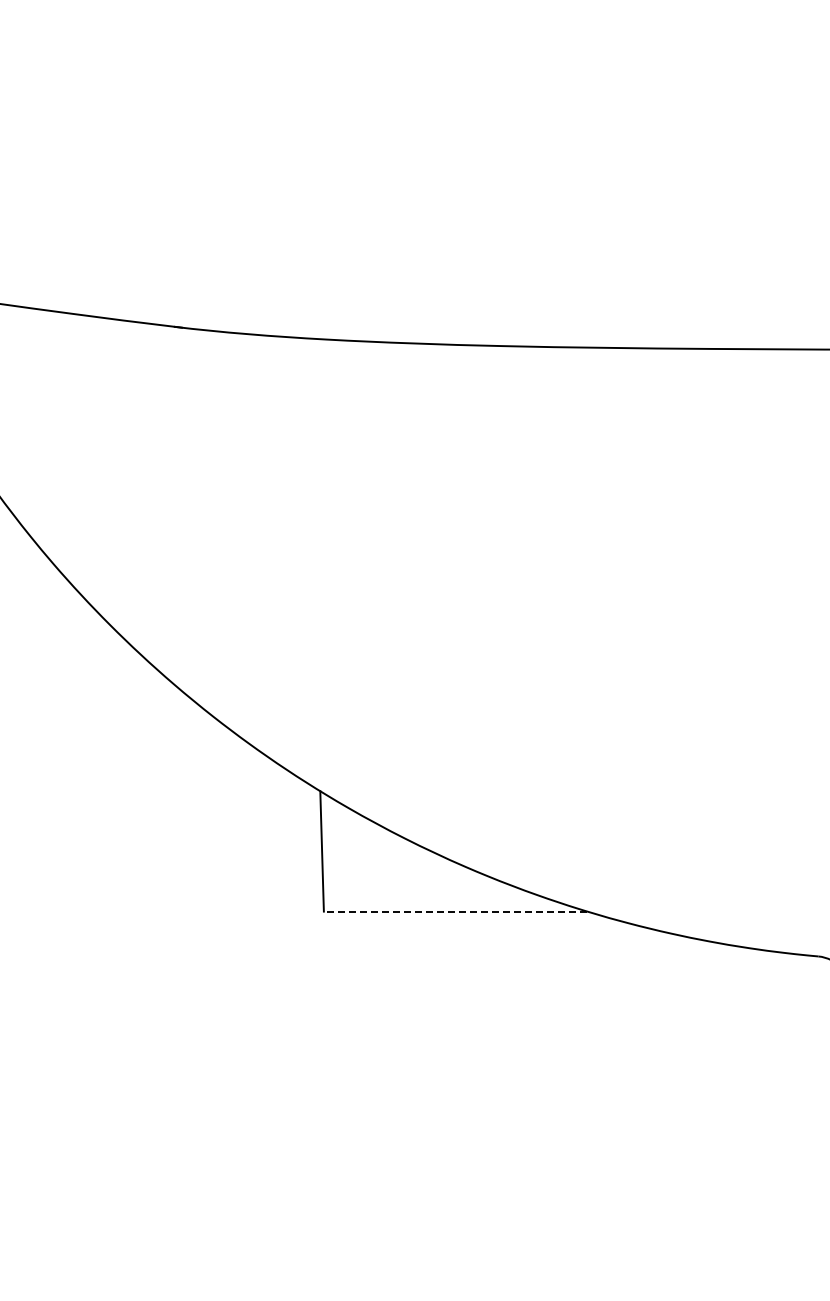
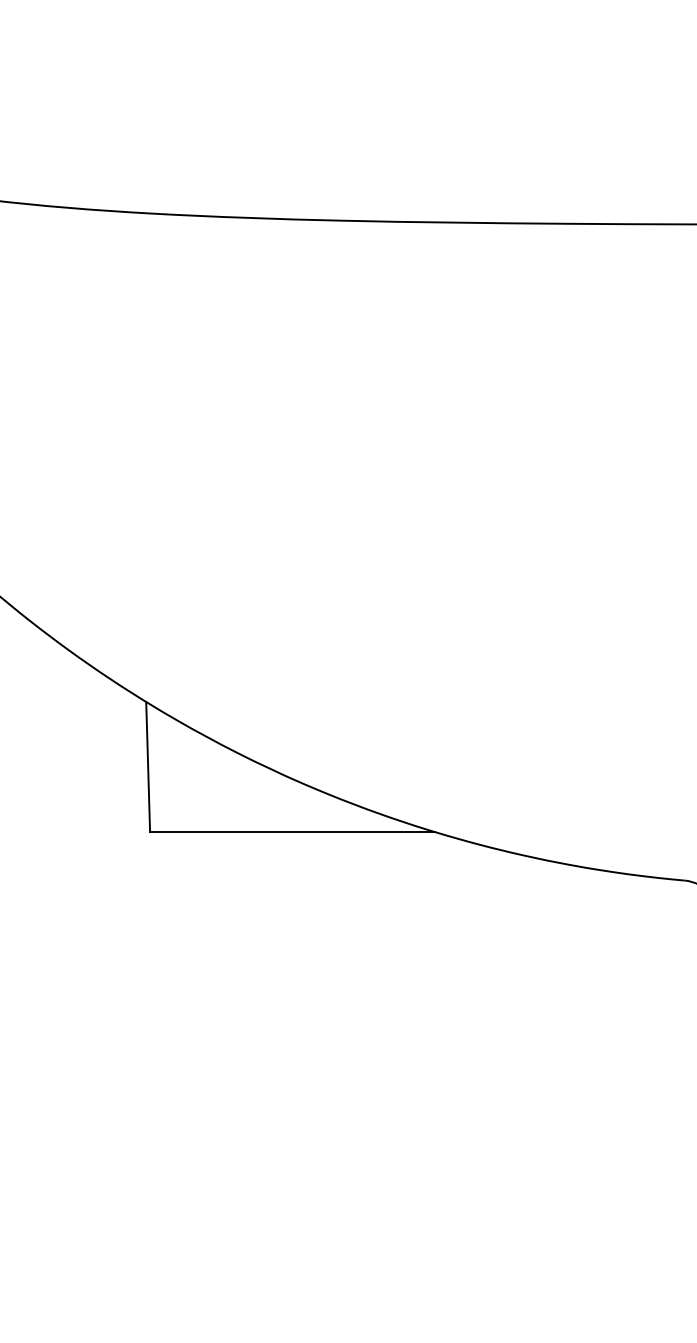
line: (455, 911) -> (292, 831), dashed -> solid

